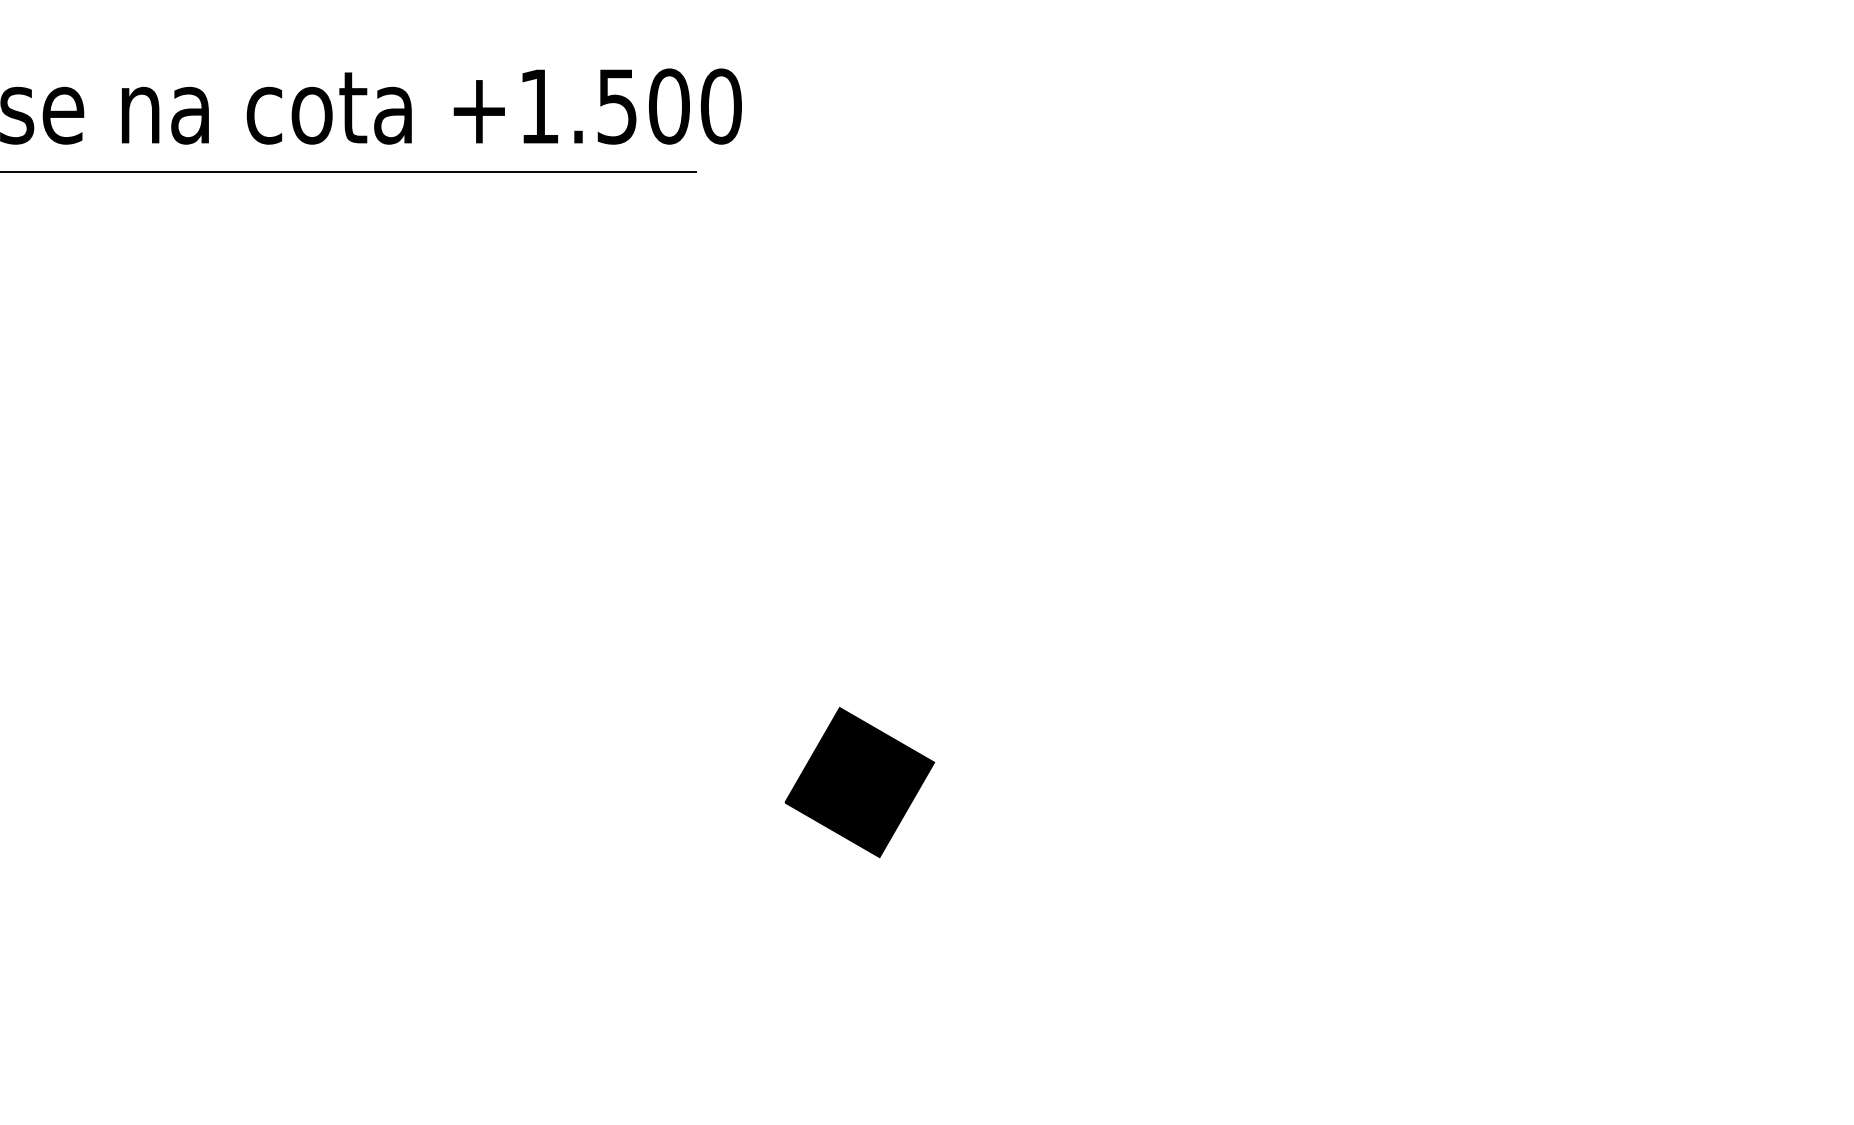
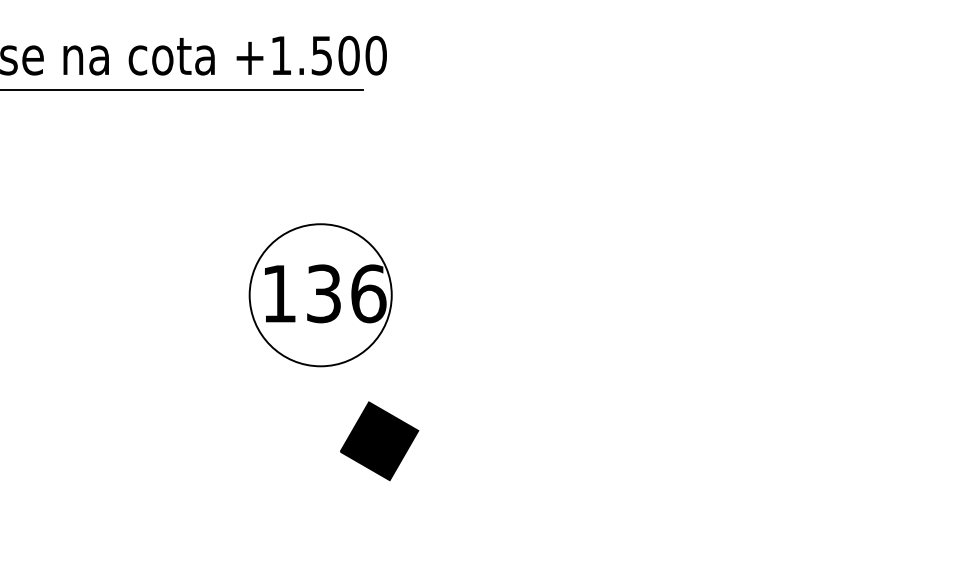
part: (614, 566) -> (320, 295), added
part: (859, 782) -> (379, 441), moved

